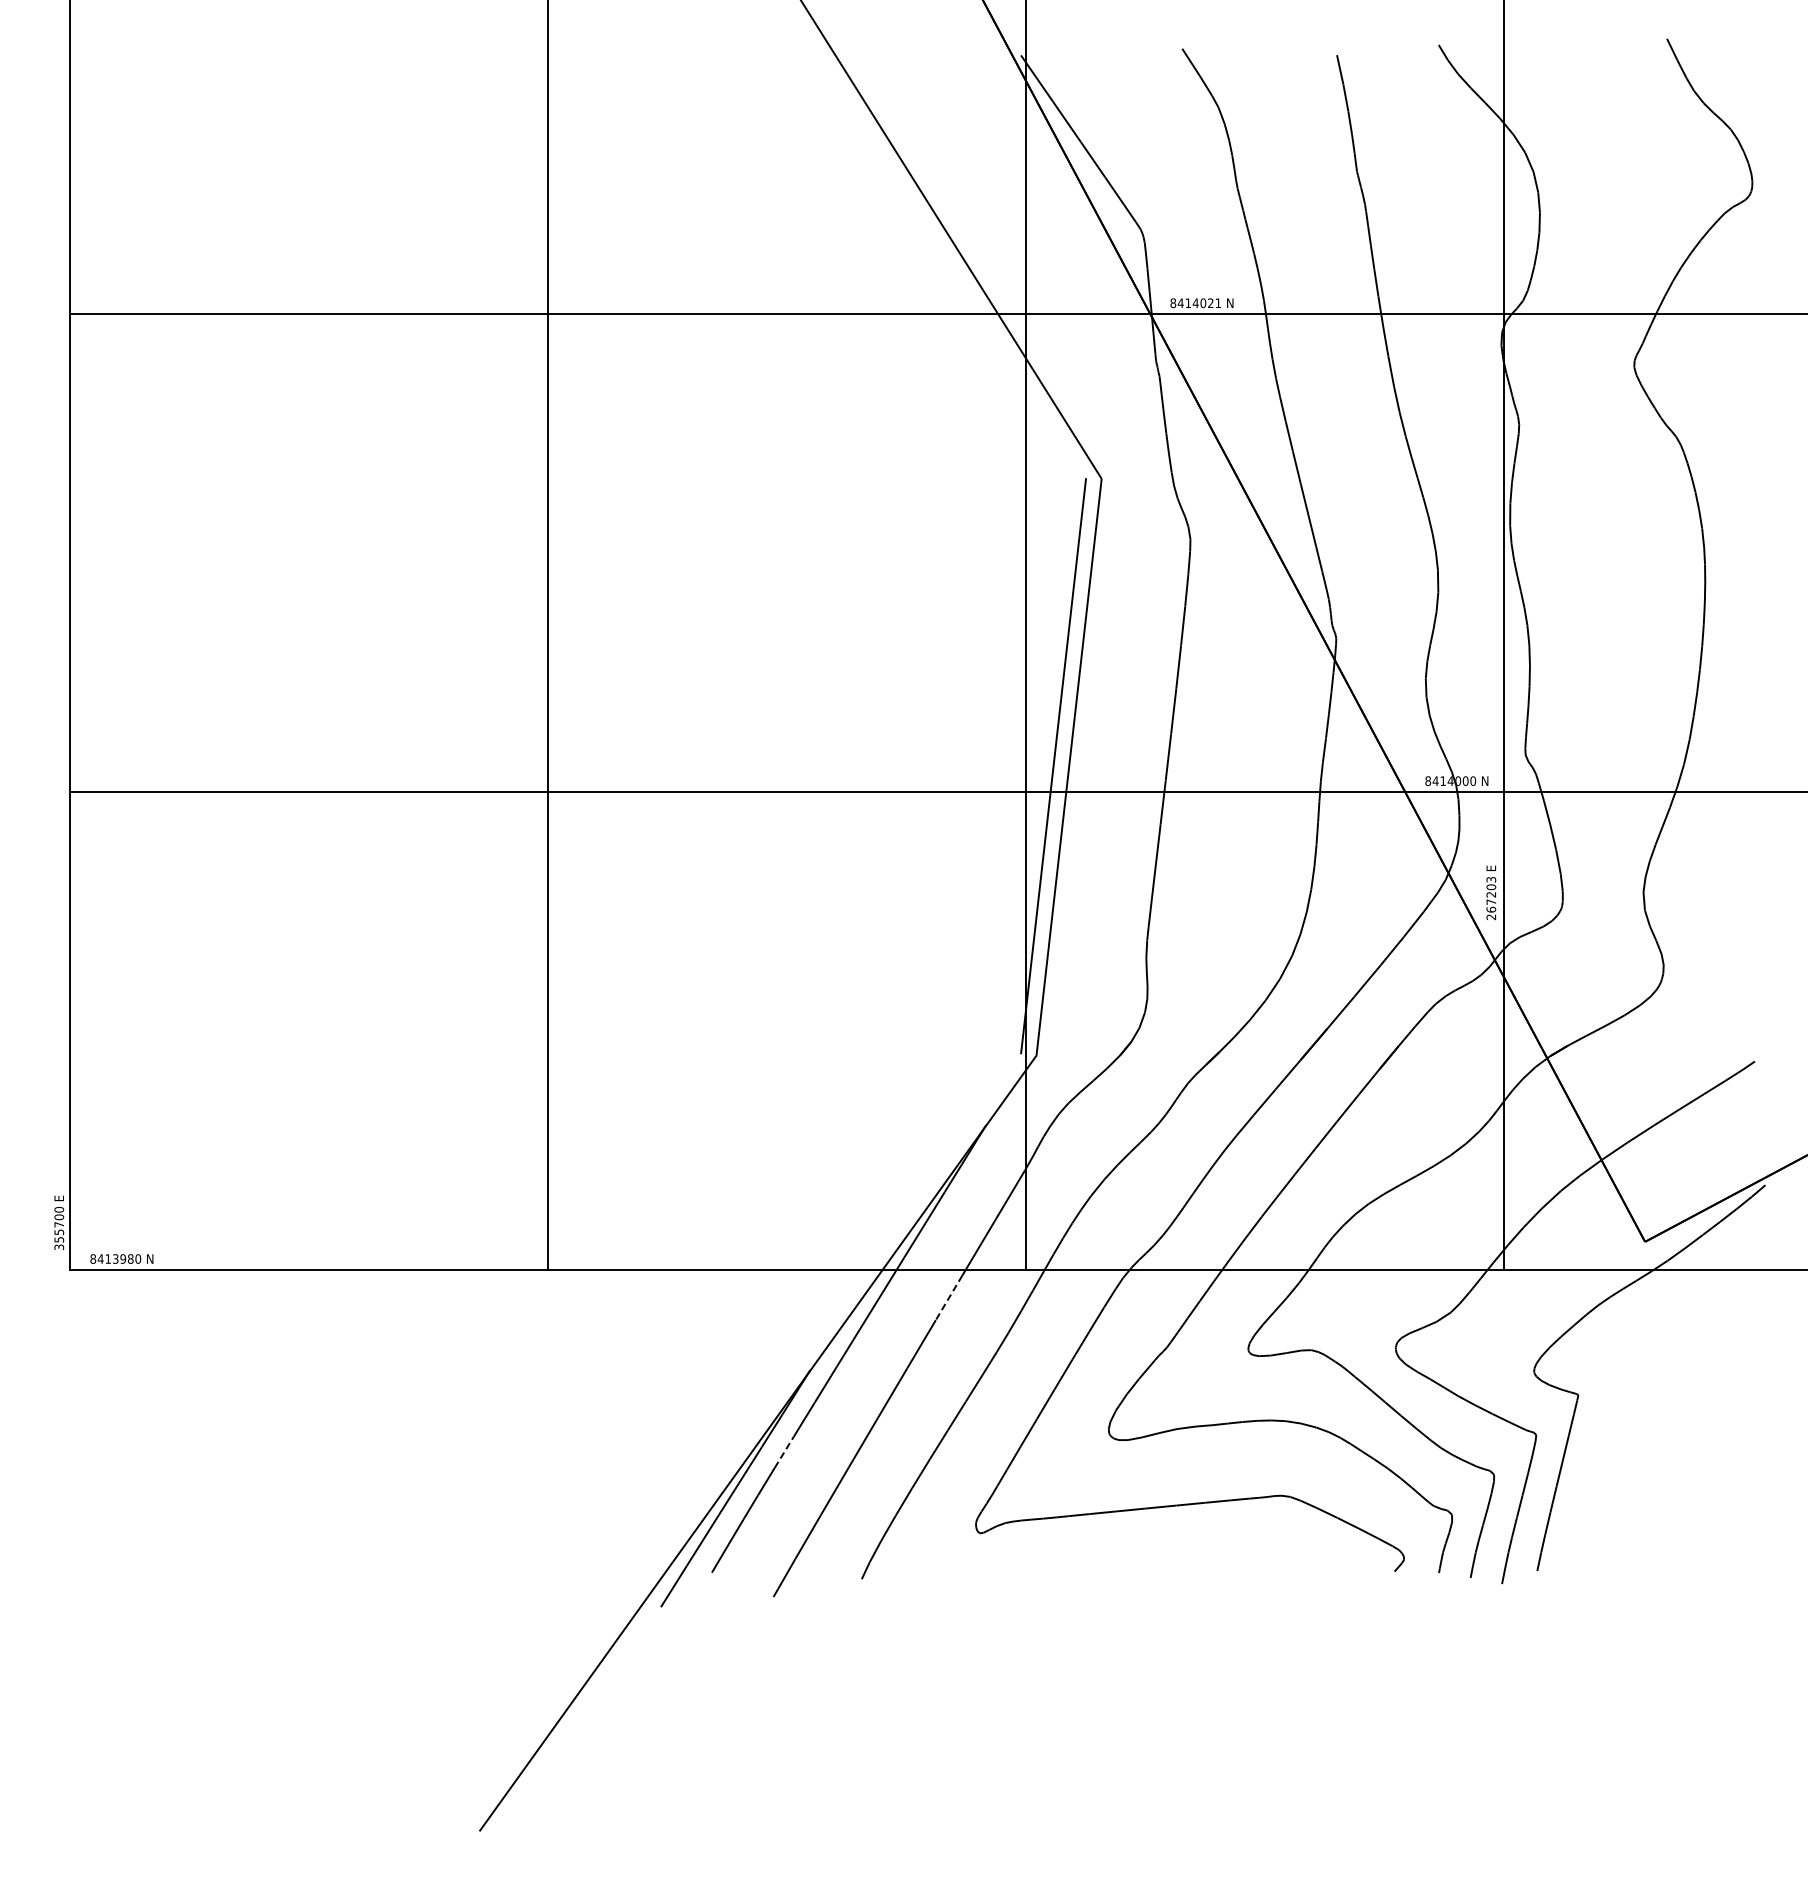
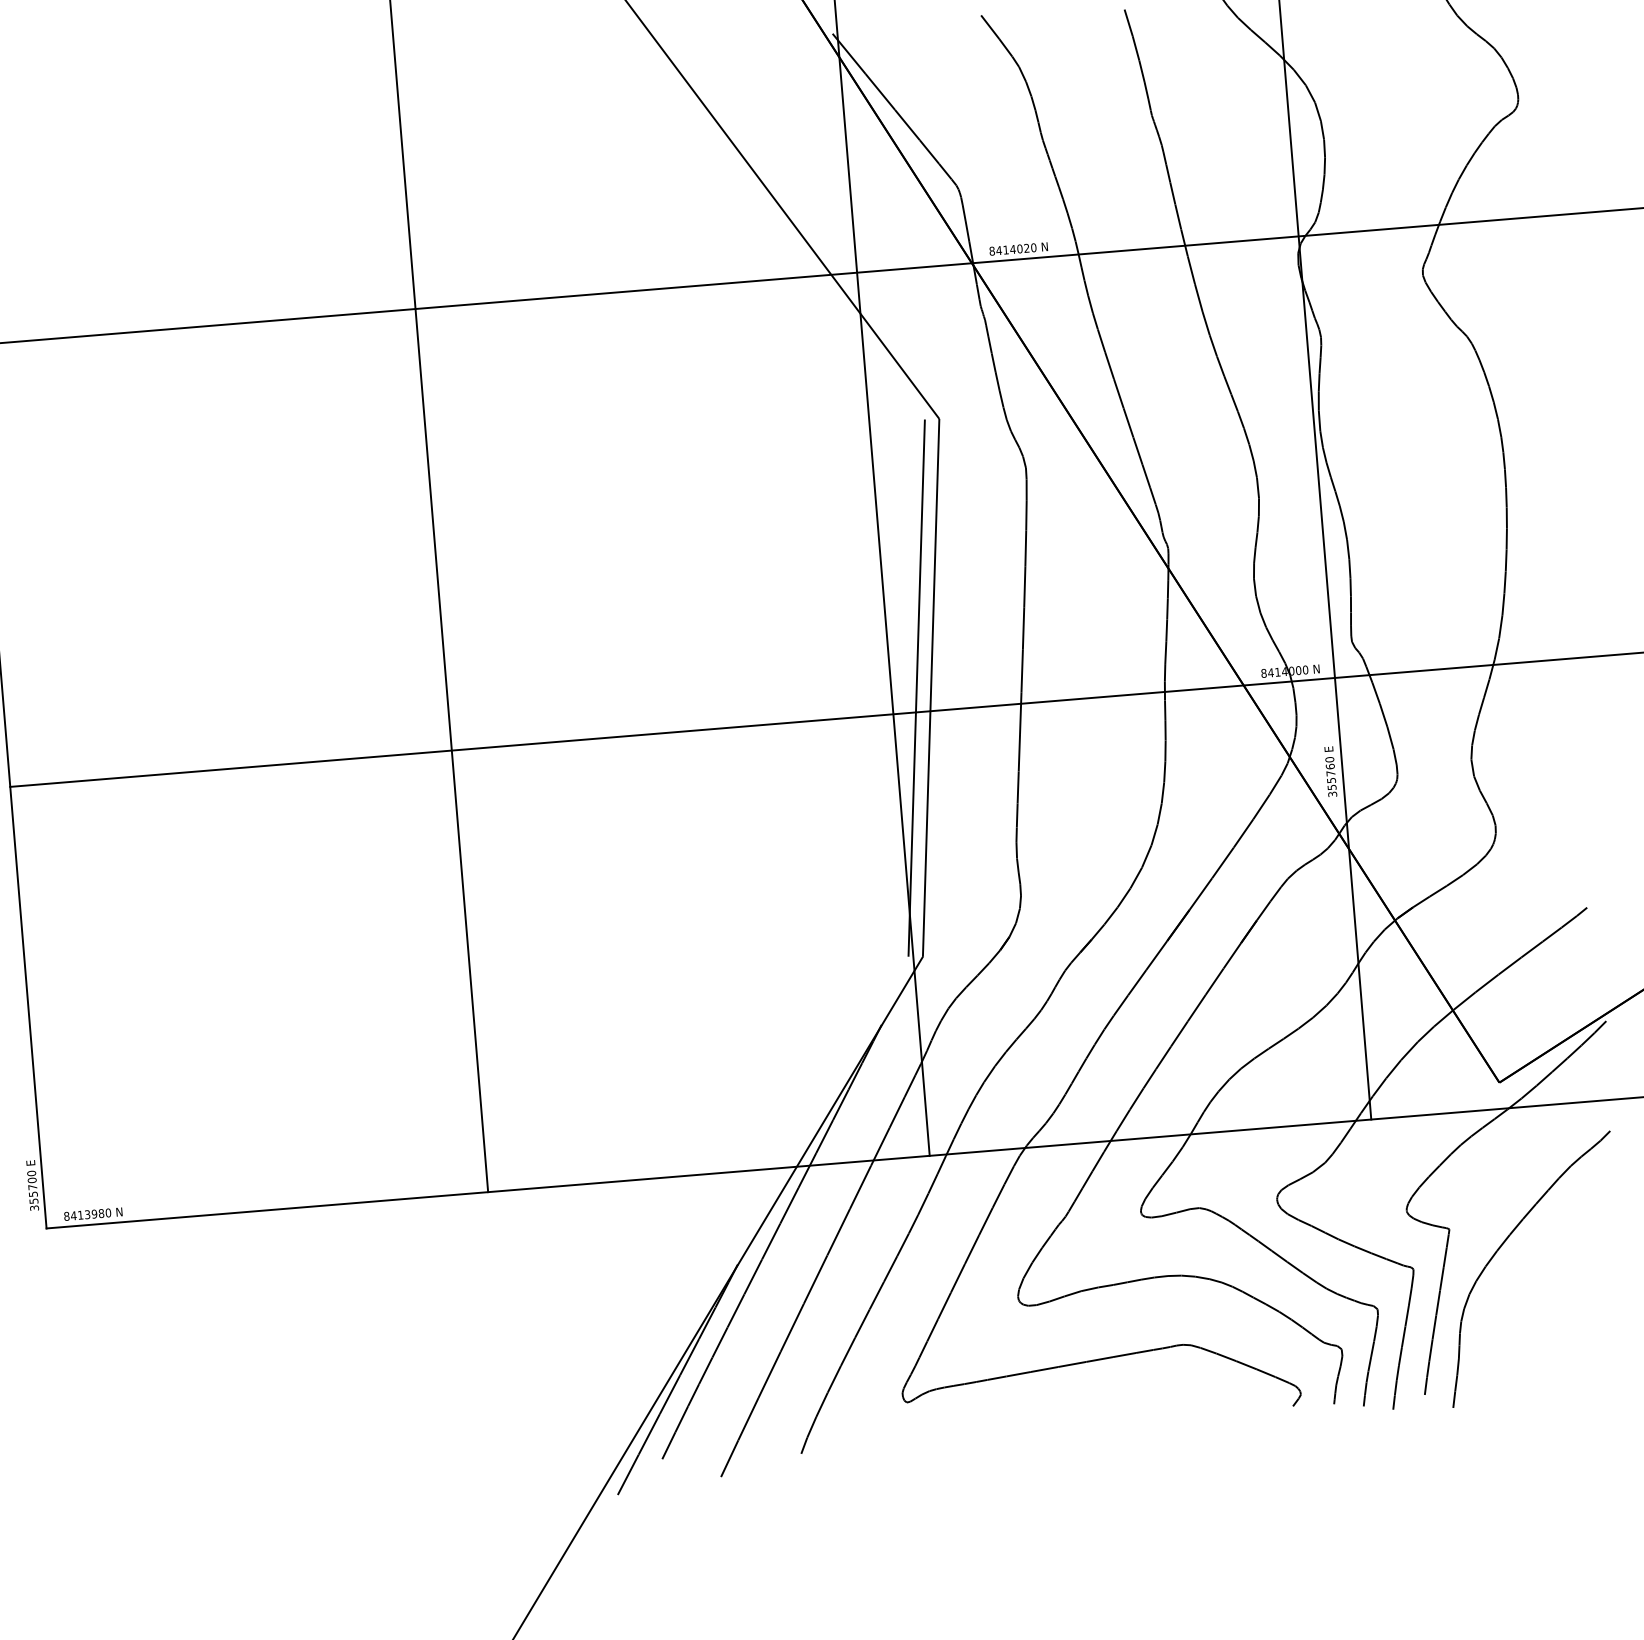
text: (1218, 303) -> (1033, 248), 8414021 -> 8414020
text: (1491, 897) -> (1331, 776), 267203 -> 355760
line: (949, 1297) -> (860, 1186), dashed -> solid
part: (1631, 1420) -> (1500, 1248), added
line: (784, 1451) -> (720, 1341), dashed -> solid

